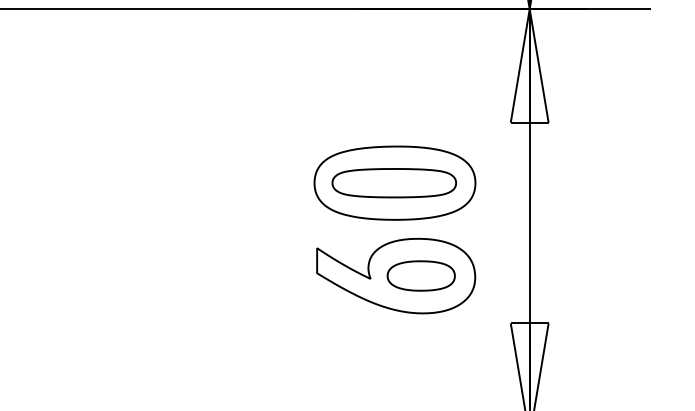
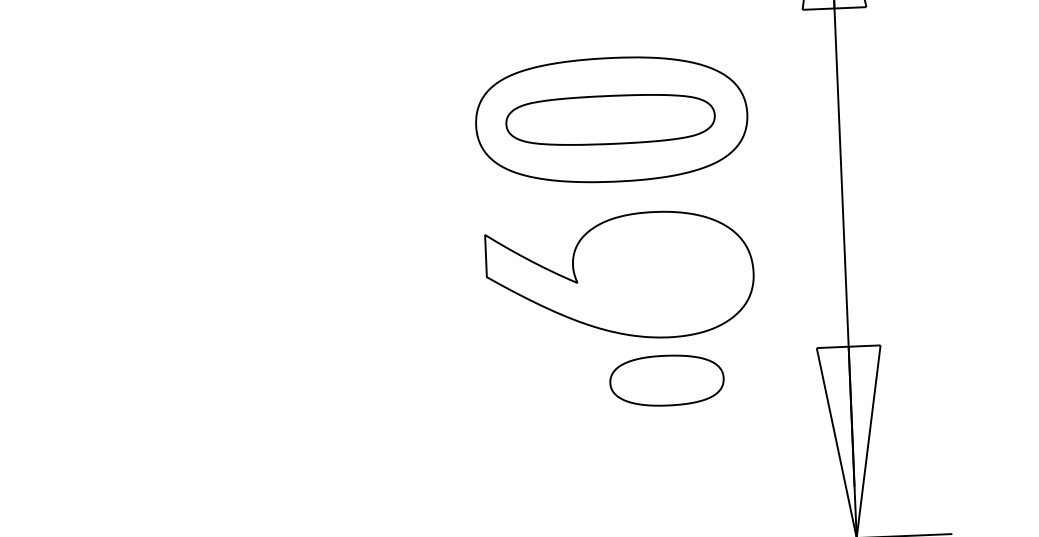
part: (420, 275) -> (665, 379), moved

